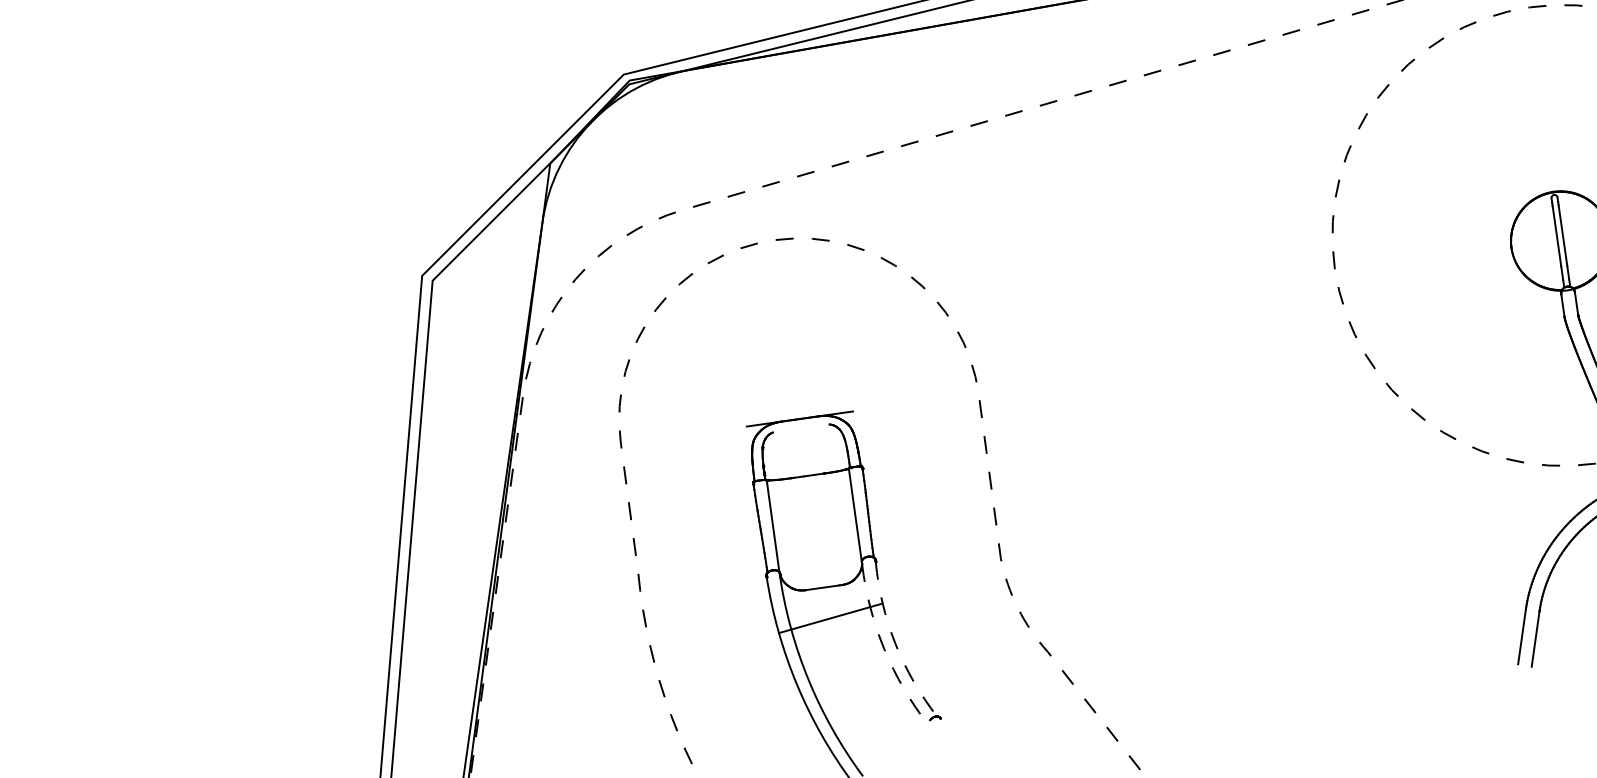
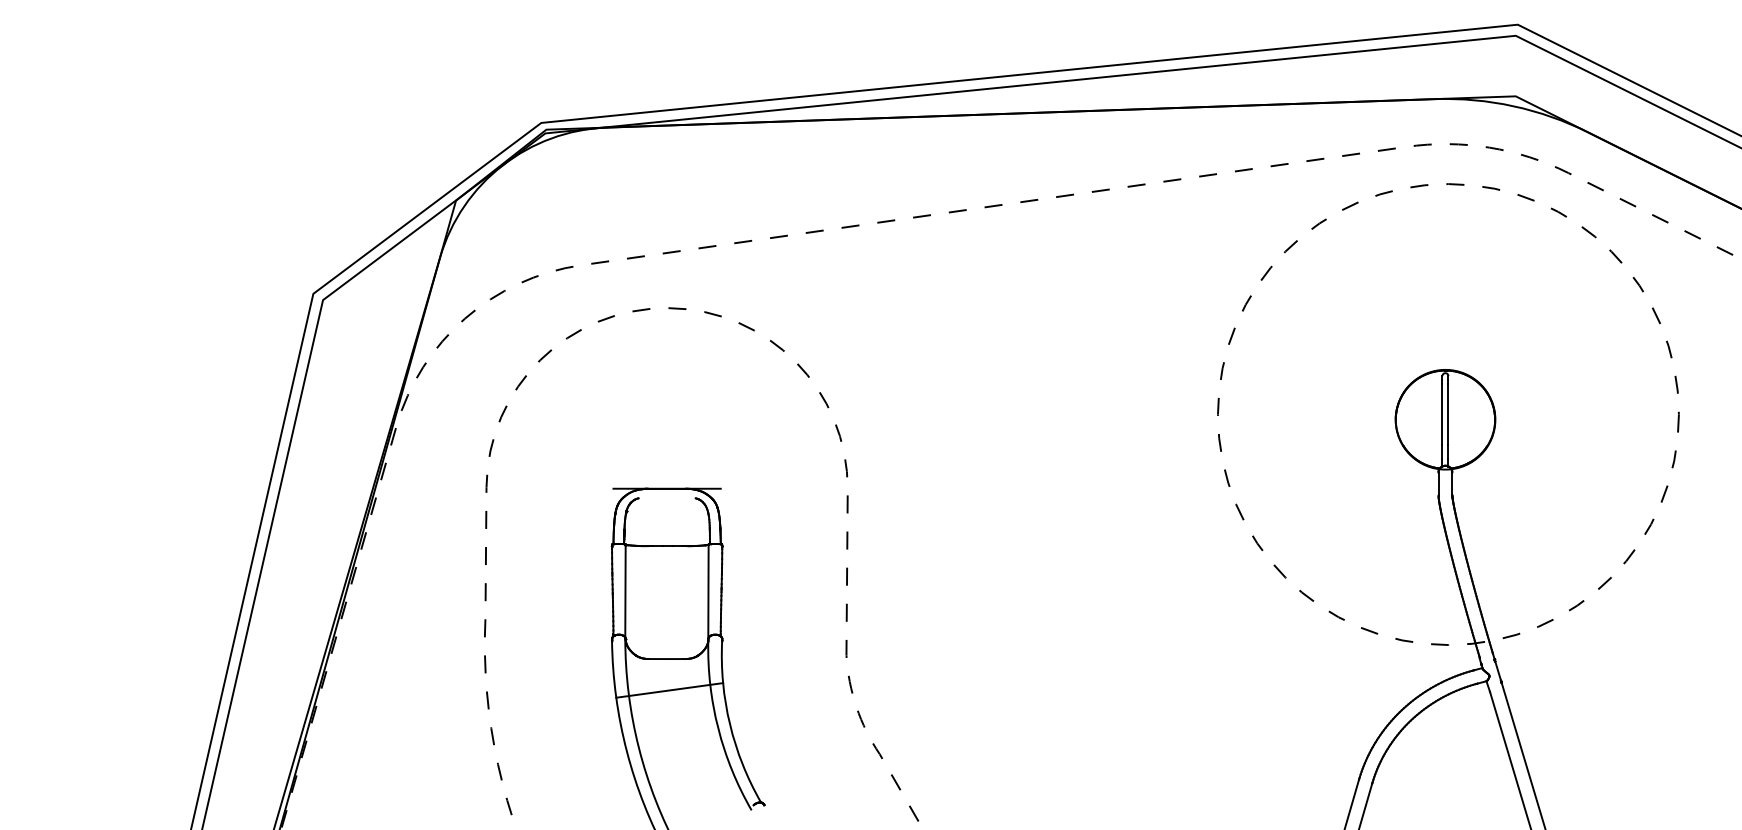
arc: (895, 643) -> (730, 724), dashed -> solid
arc: (884, 649) -> (718, 728), dashed -> solid

